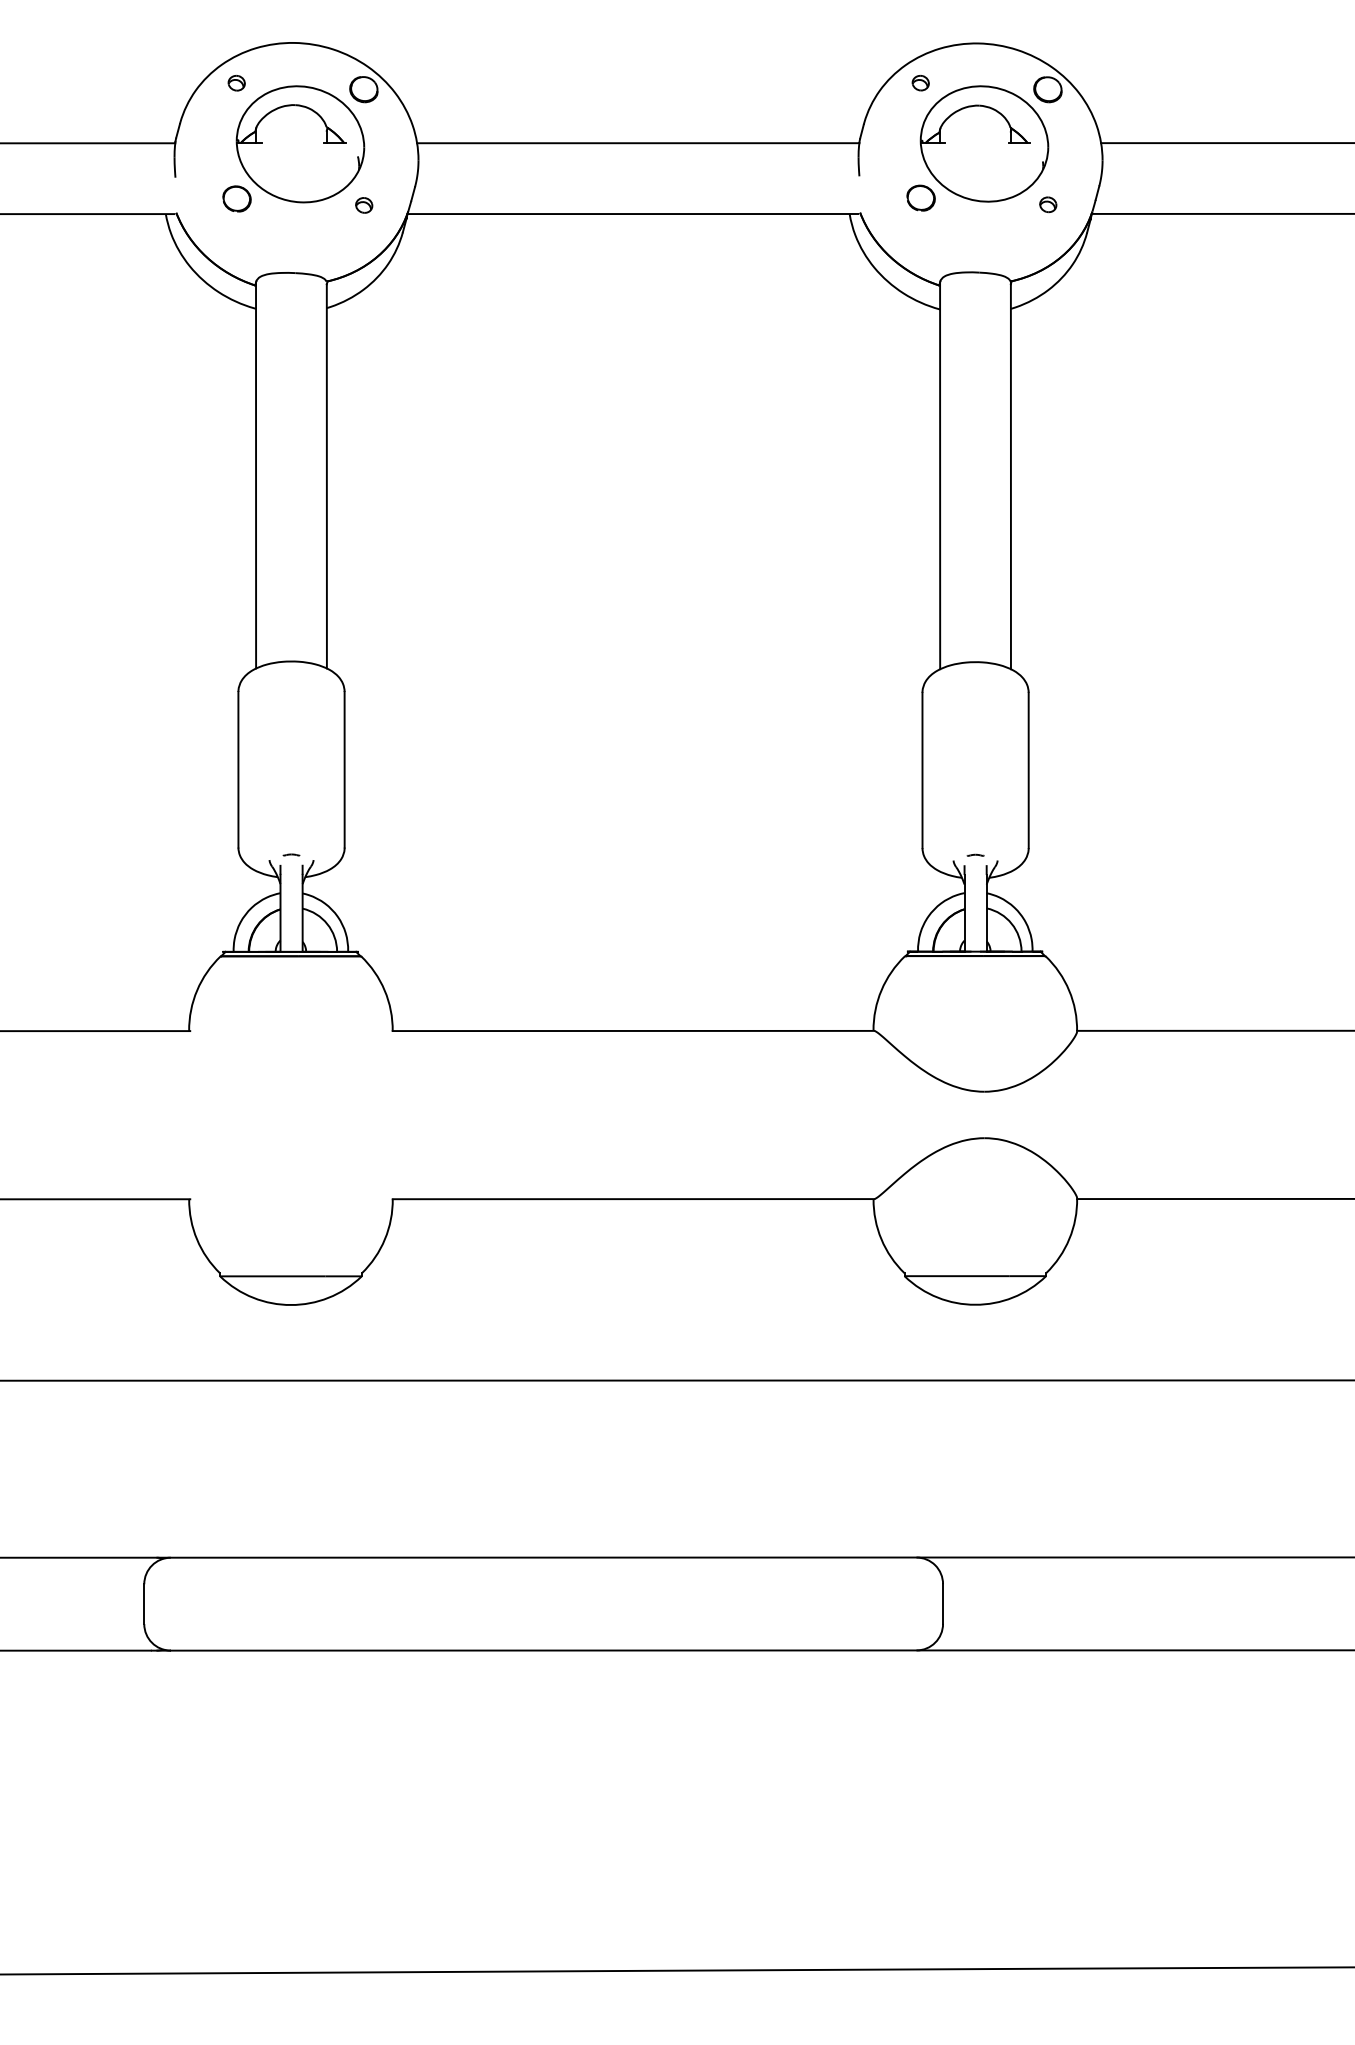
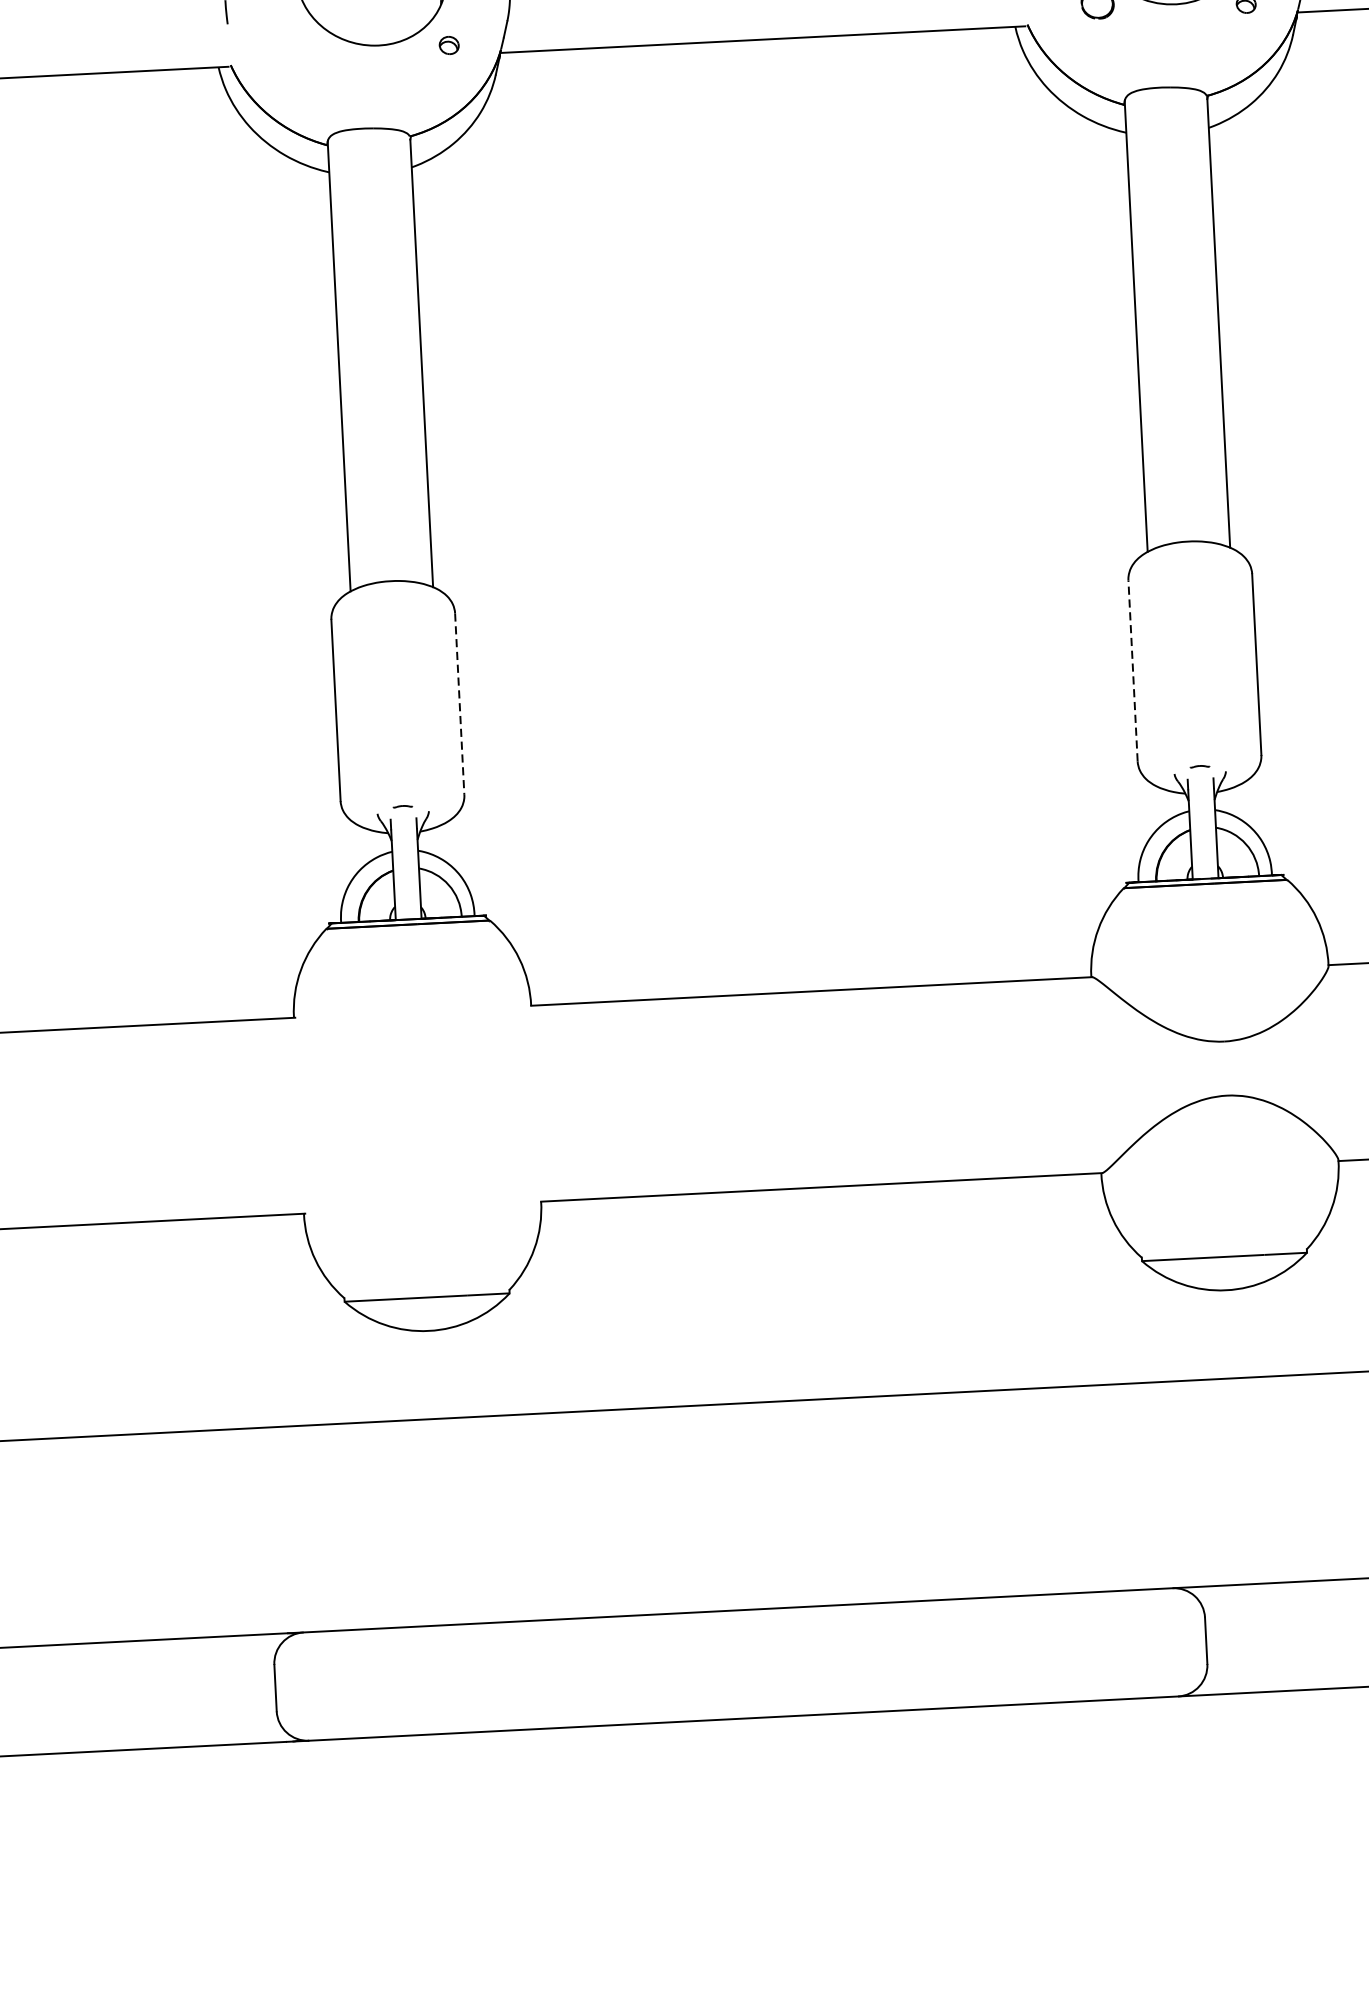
part: (236, 198) -> (300, 44), removed
line: (344, 769) -> (459, 703), solid -> dashed
line: (922, 770) -> (1133, 670), solid -> dashed

